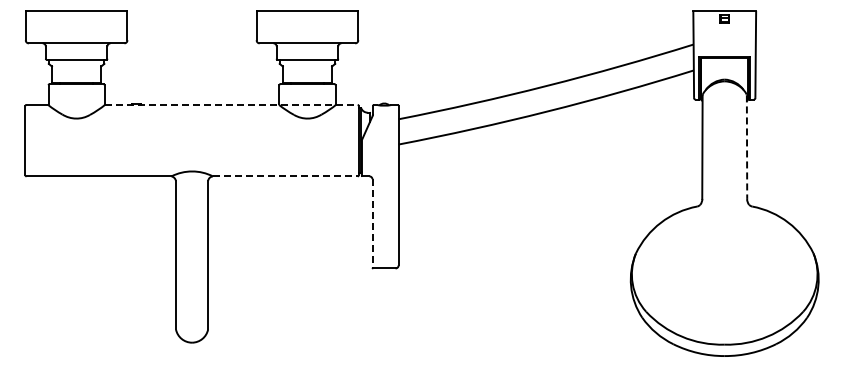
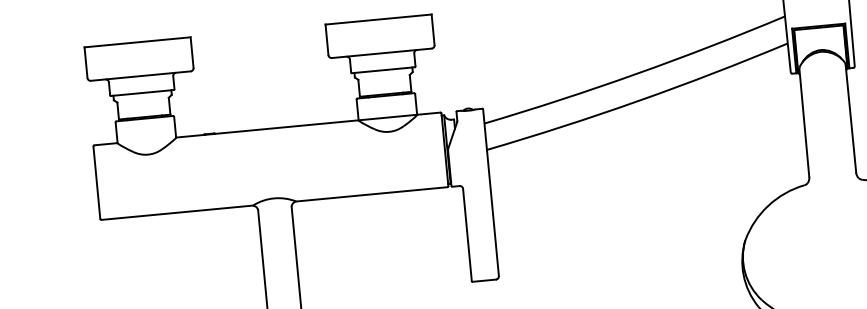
line: (231, 104) -> (308, 124), dashed -> solid
line: (747, 147) -> (851, 118), dashed -> solid
line: (285, 176) -> (371, 194), dashed -> solid
line: (372, 223) -> (467, 234), dashed -> solid

